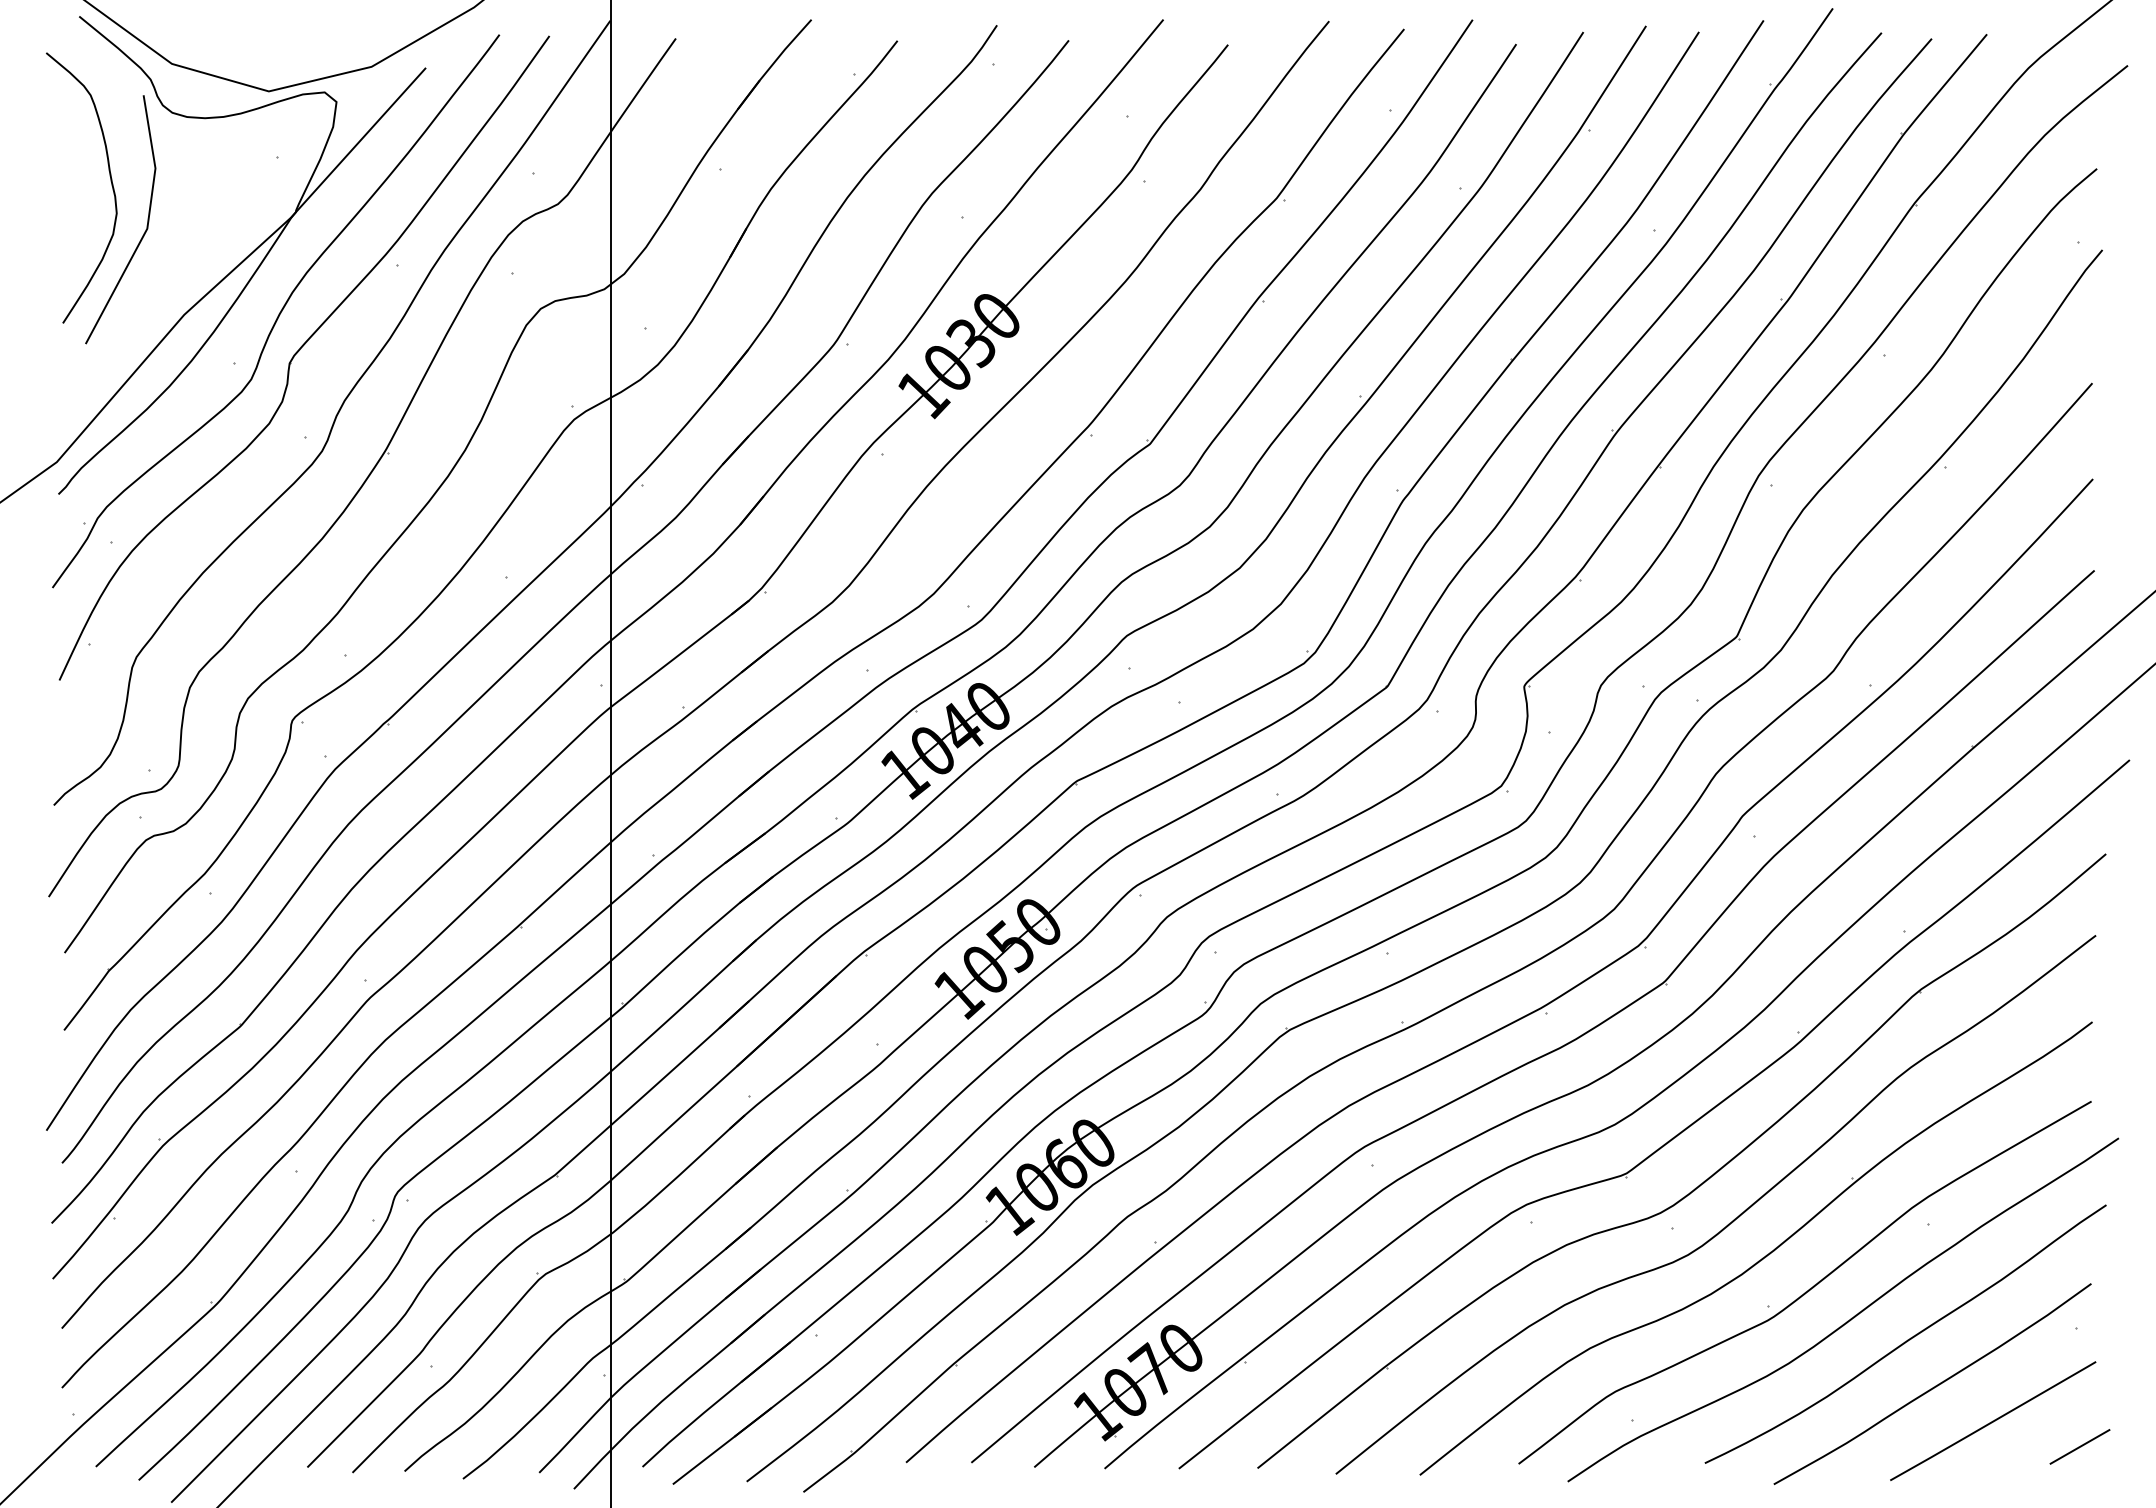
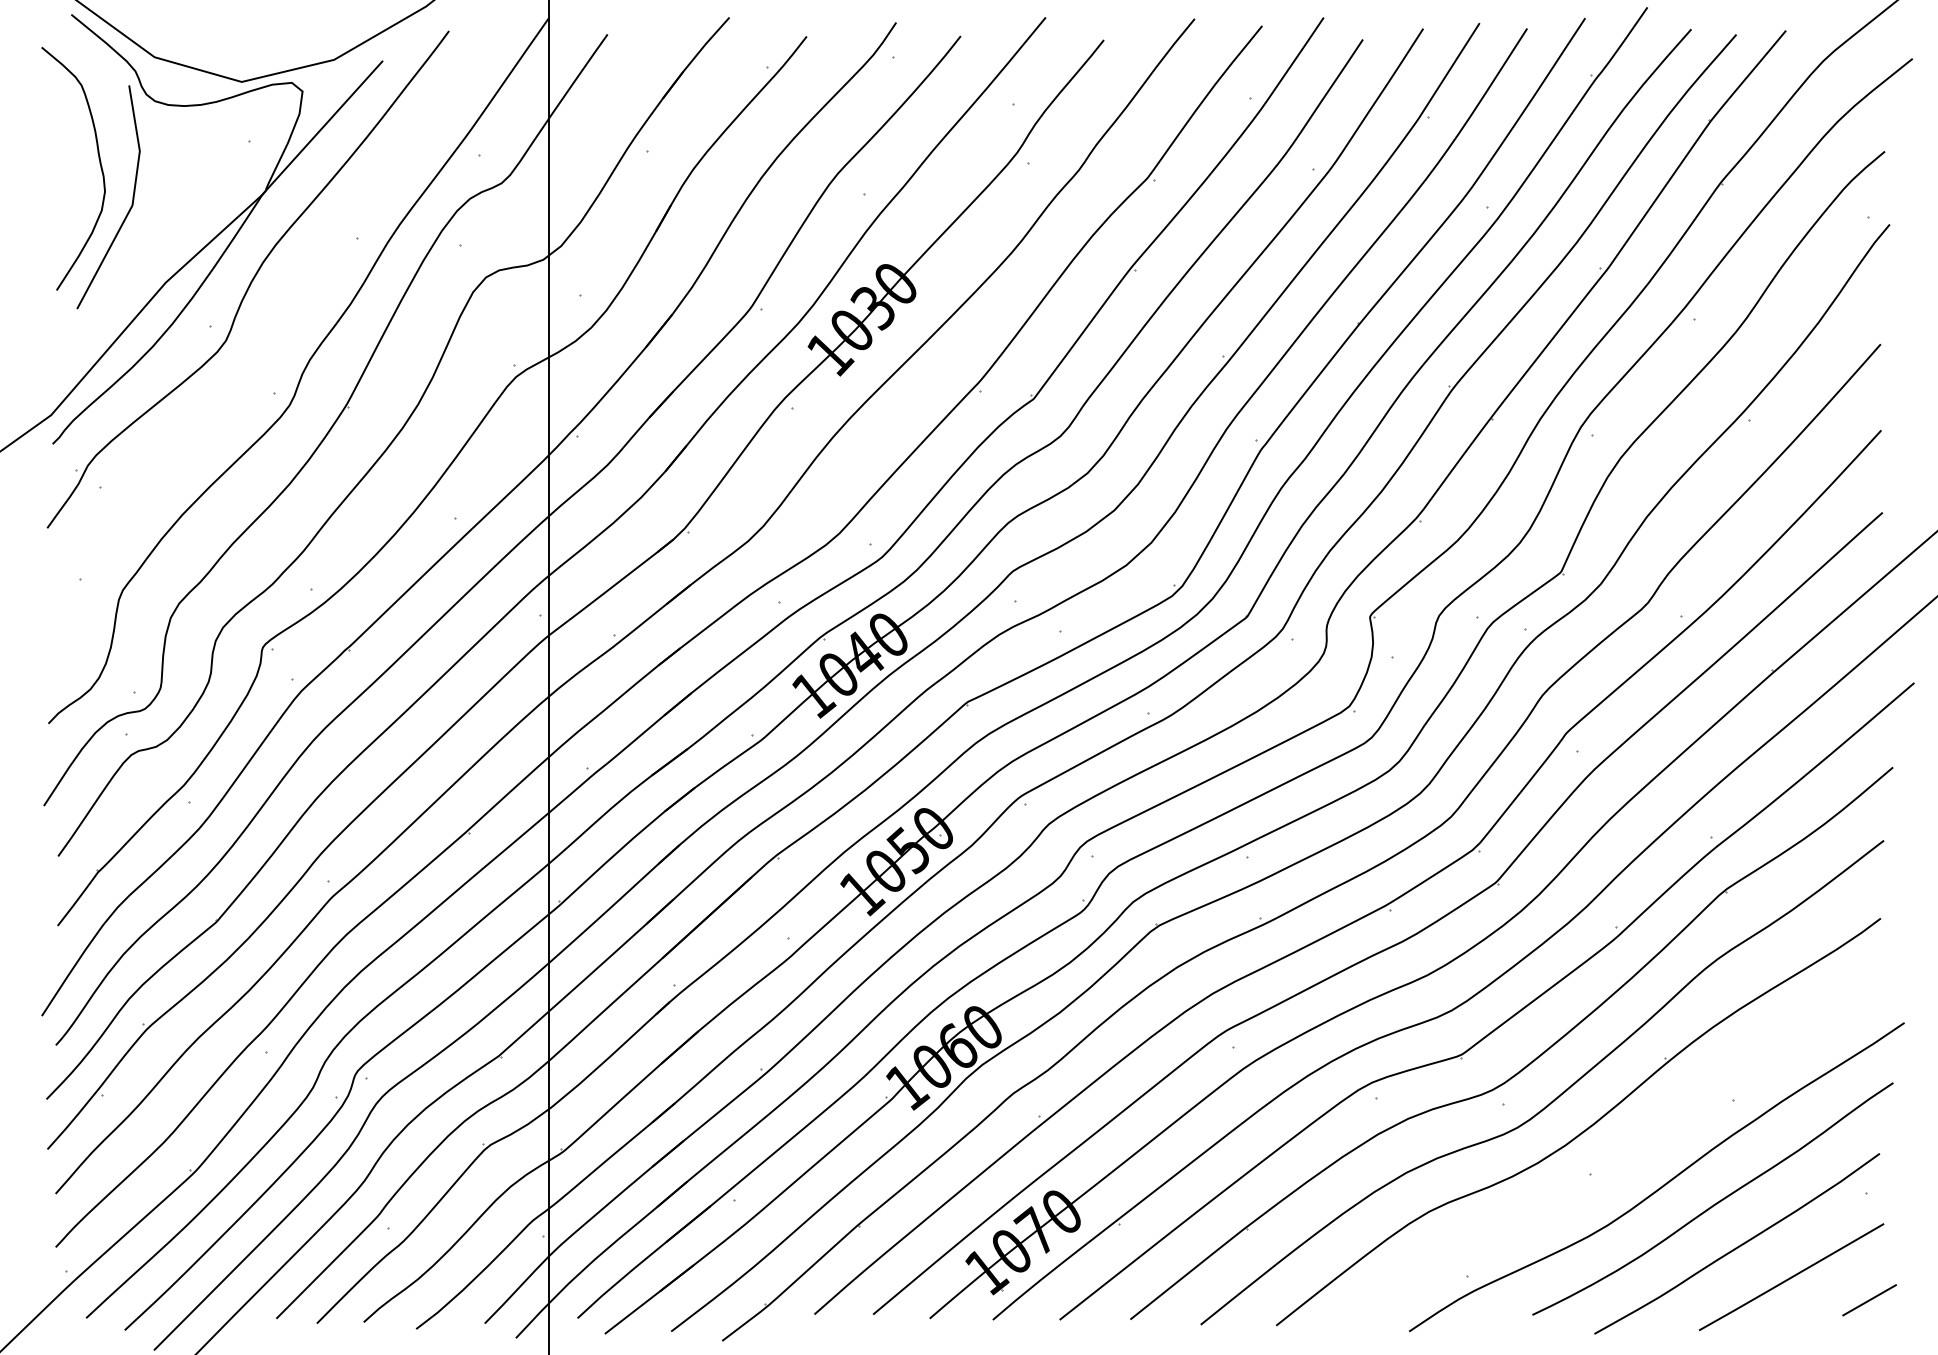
part: (299, 351) -> (269, 315), removed
curve: (1809, 1288) -> (1626, 1157), removed

